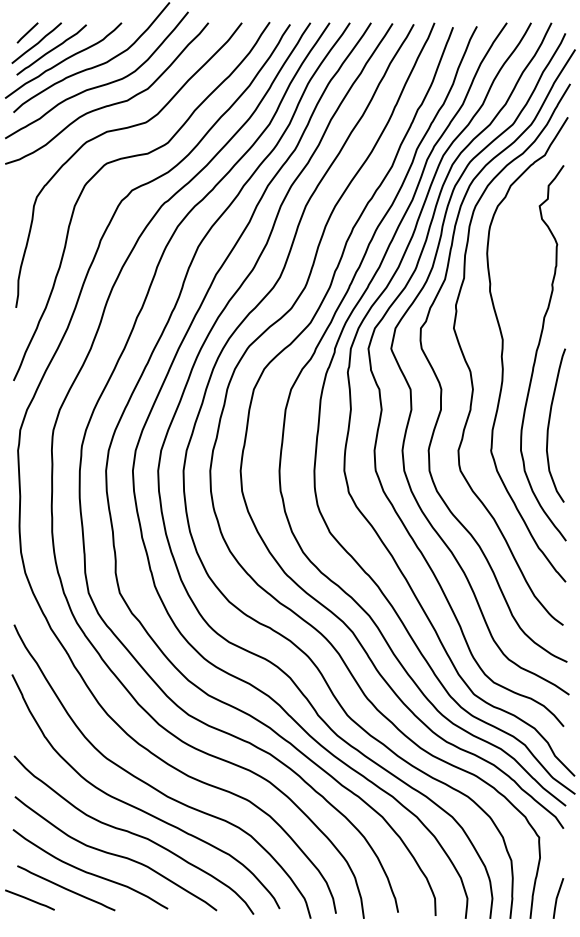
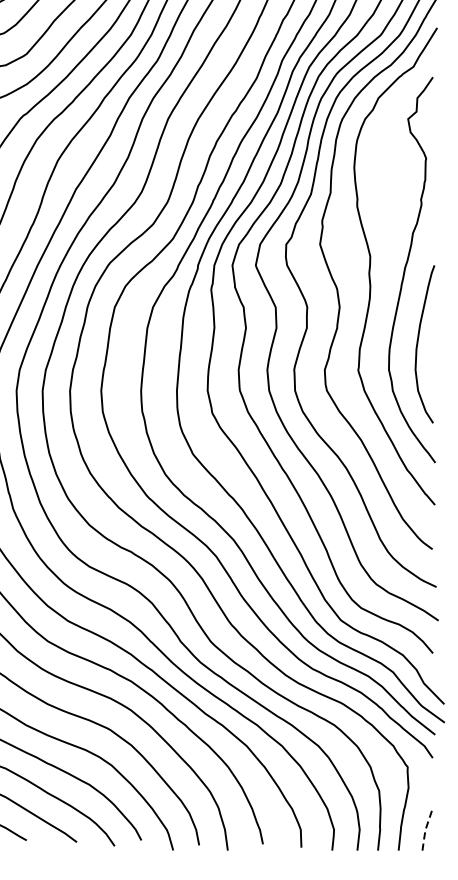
line: (556, 898) -> (425, 829), solid -> dashed

